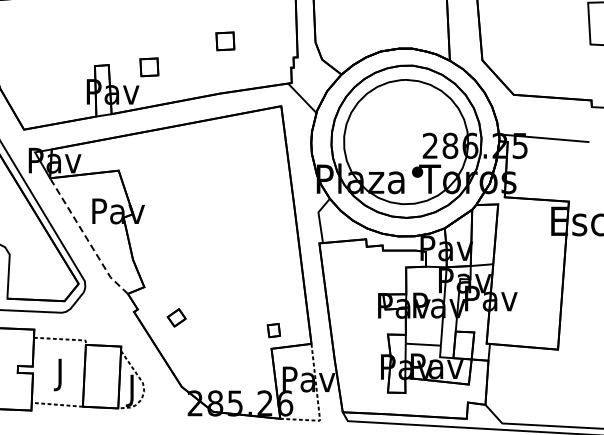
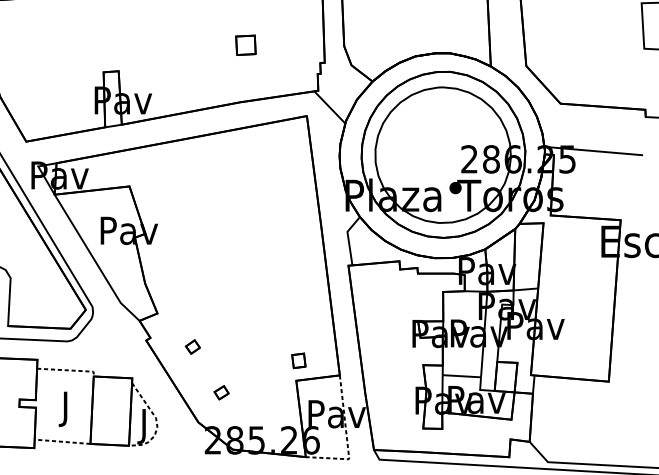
part: (149, 67) -> (163, 73), removed
line: (86, 238) -> (94, 260), dashed -> solid
part: (176, 317) -> (192, 346), size x0.71
part: (202, 359) -> (220, 392), added

